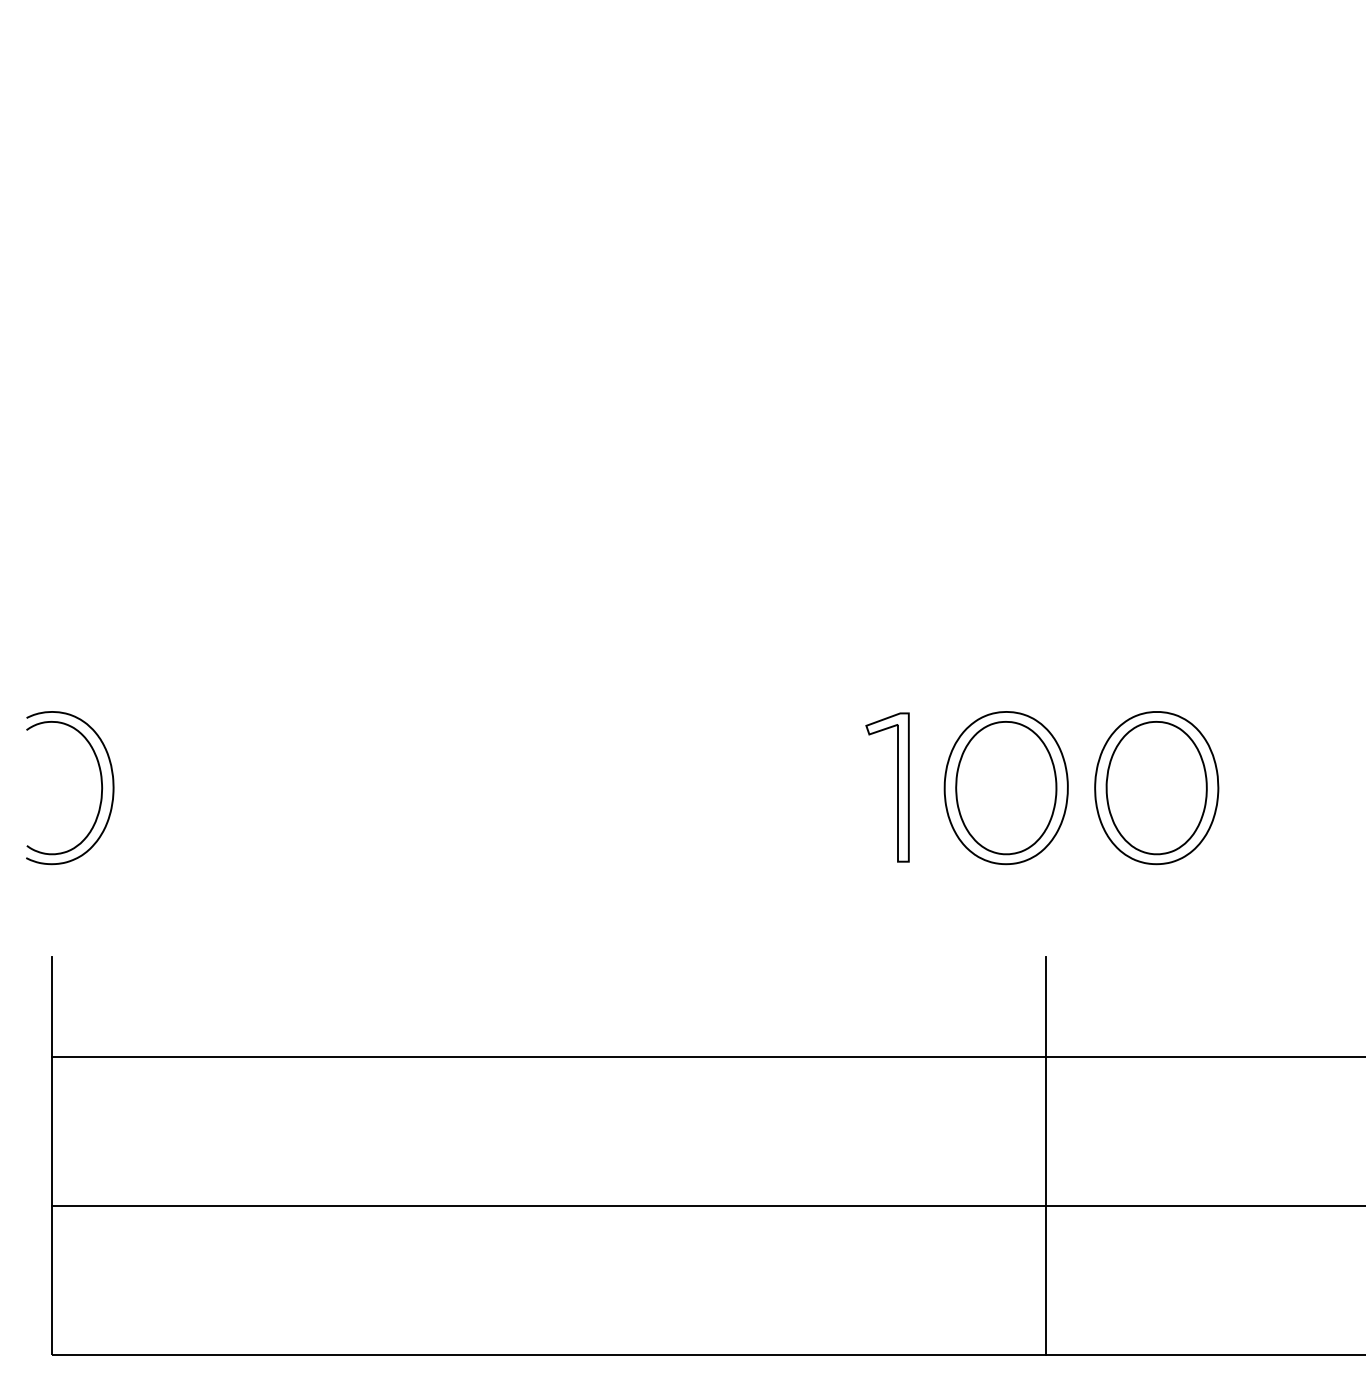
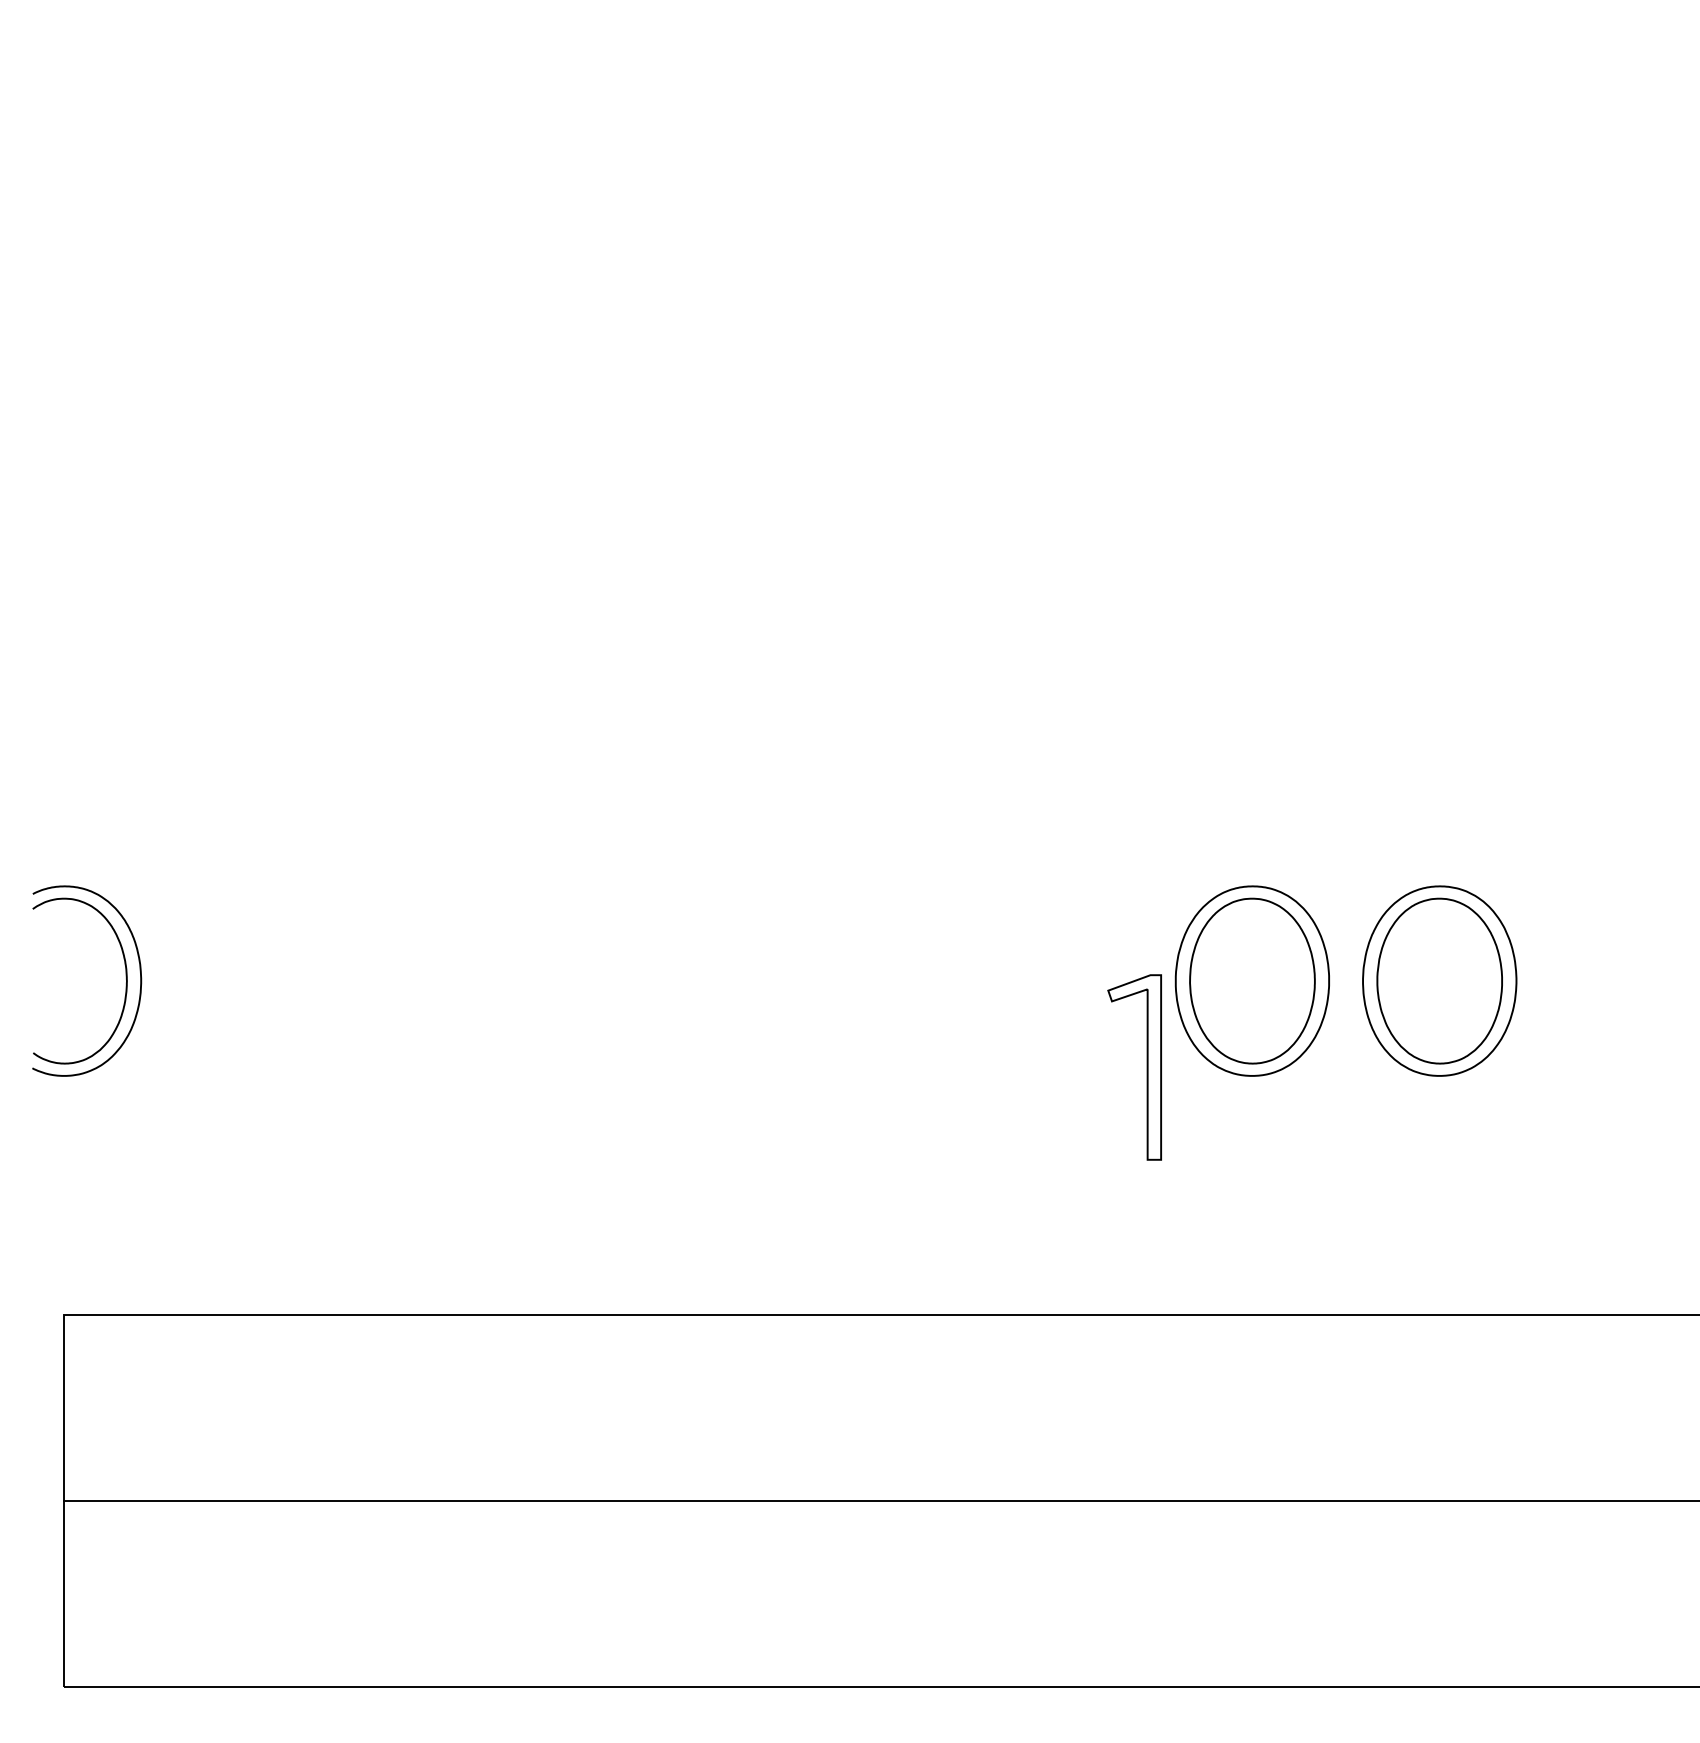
part: (897, 787) -> (1146, 1067), moved
line: (52, 1006) -> (64, 1253), removed
line: (1045, 1155) -> (1301, 1438), removed

